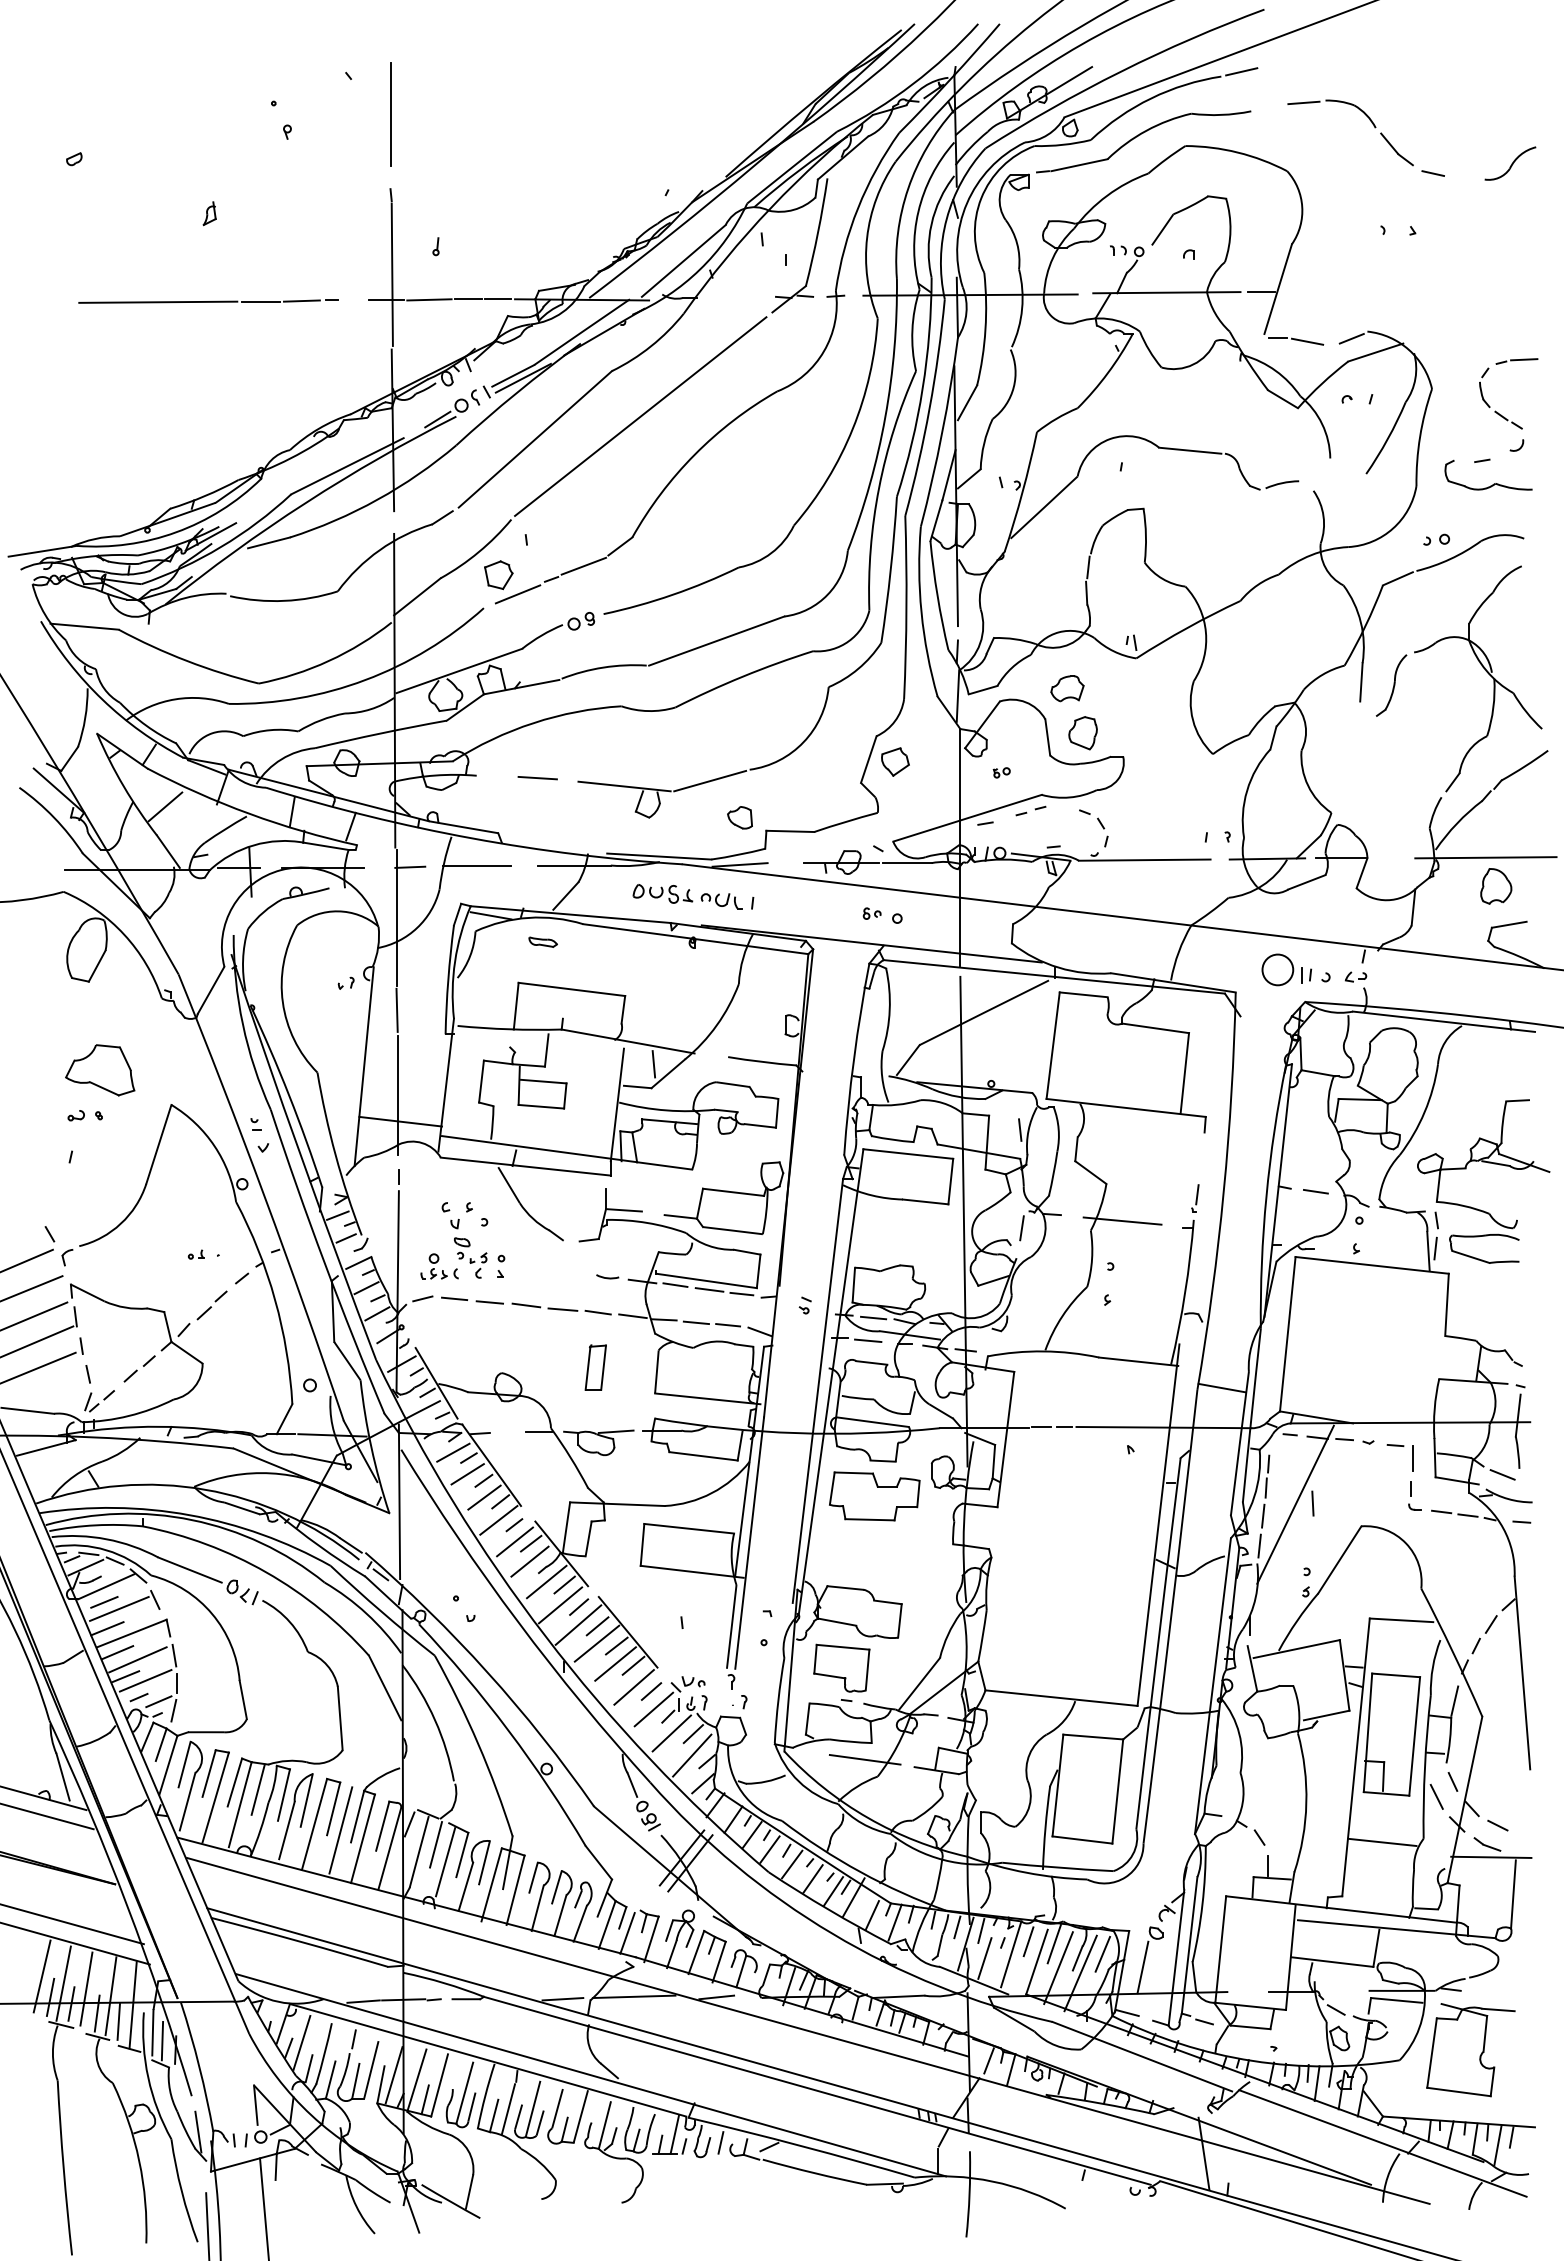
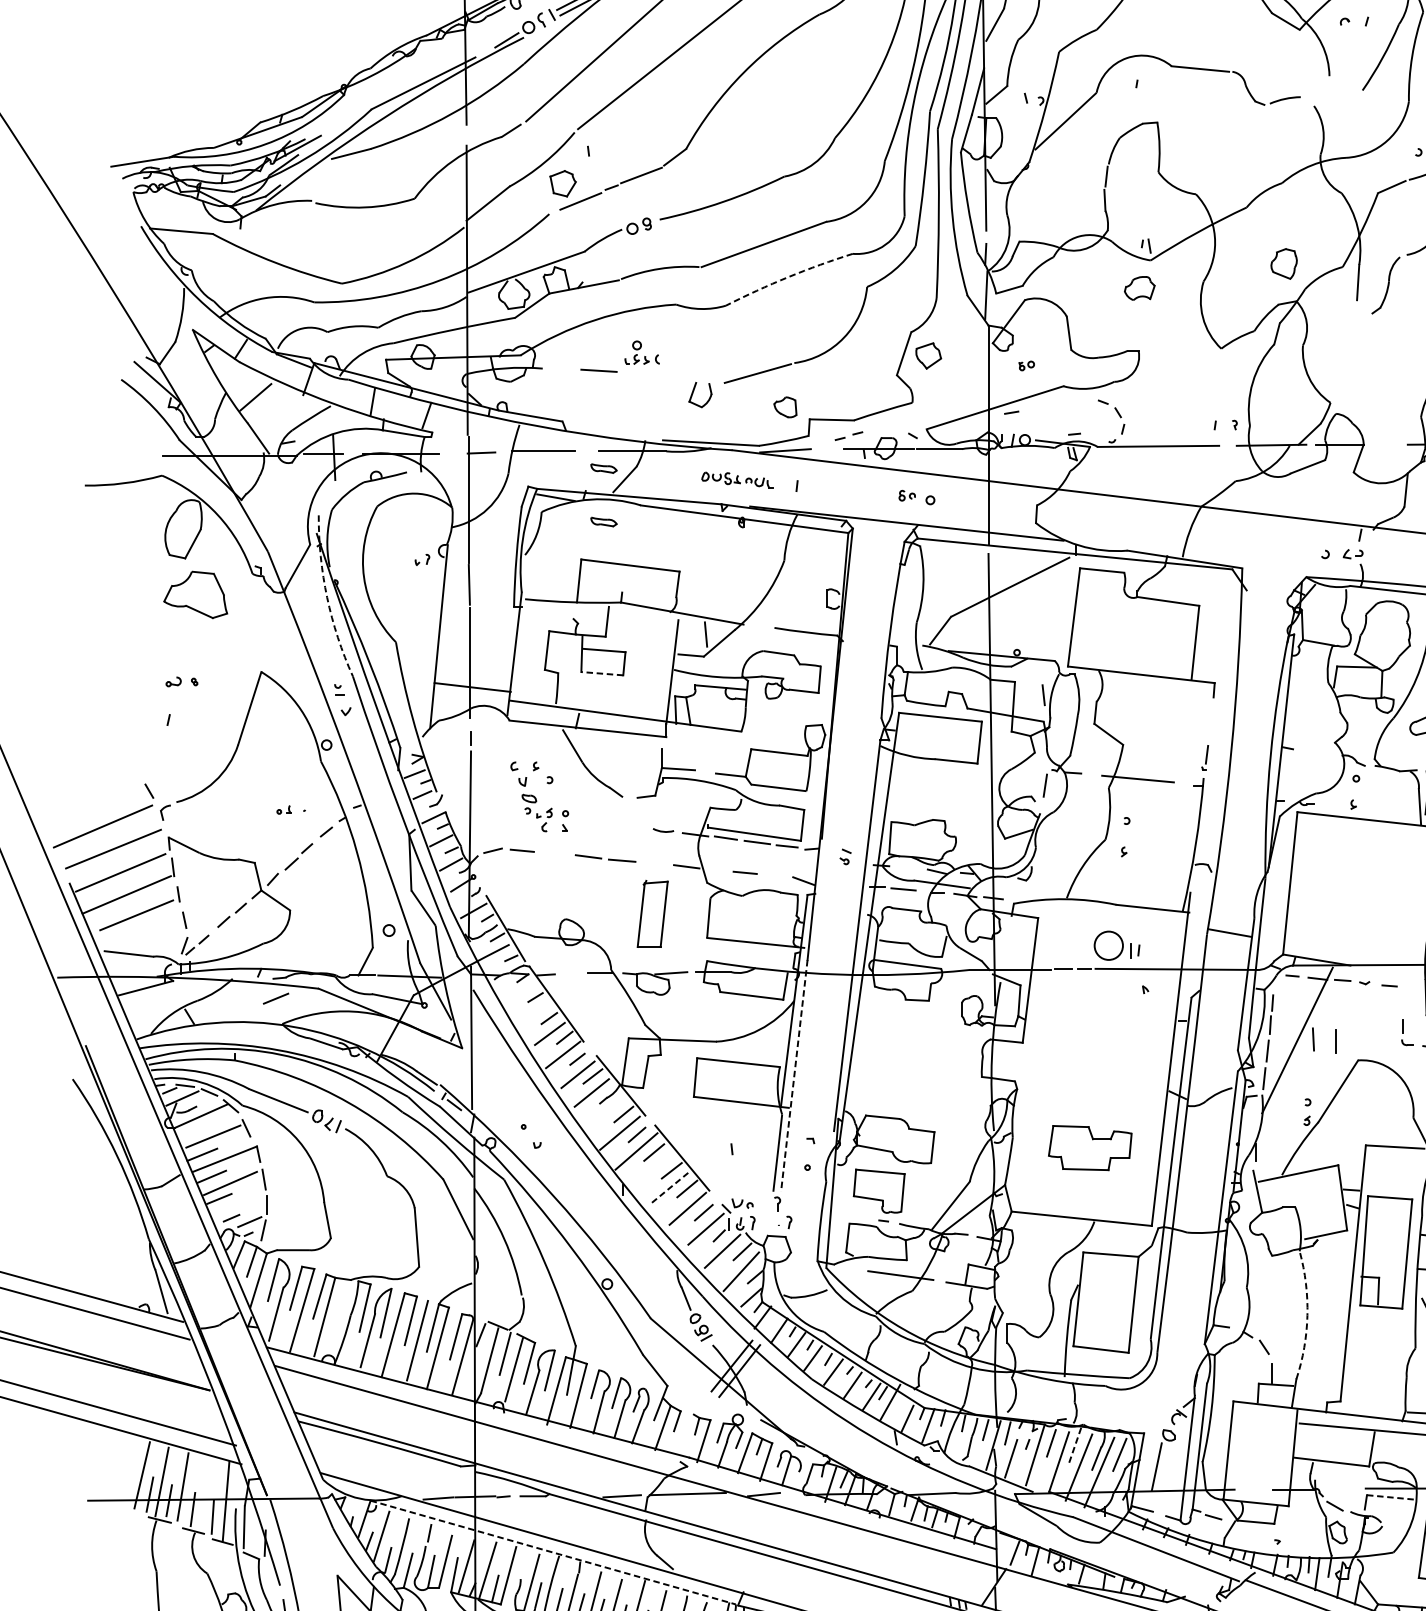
arc: (743, 676) -> (788, 277), solid -> dashed
part: (1067, 688) -> (1139, 288), moved
part: (1082, 733) -> (1283, 264), moved
line: (624, 786) -> (678, 378), removed
part: (1030, 810) -> (848, 435), moved
part: (542, 883) -> (603, 467), added
part: (687, 896) -> (737, 479), size x0.7
part: (1286, 969) -> (1116, 945), moved
arc: (242, 1024) -> (326, 597), solid -> dashed
part: (100, 1070) -> (195, 595), moved
line: (541, 1106) -> (602, 673), solid -> dashed
line: (1315, 1191) -> (1315, 751), removed
part: (439, 1266) -> (642, 352), moved
line: (489, 1302) -> (554, 854), removed
line: (597, 1312) -> (654, 863), removed
line: (873, 1317) -> (908, 867), removed
line: (663, 1319) -> (714, 869), removed
line: (728, 1325) -> (774, 875), removed
part: (595, 1367) -> (652, 914), size x1.6
line: (453, 1452) -> (521, 992), removed
line: (1412, 1458) -> (1335, 1041), moved
line: (467, 1474) -> (534, 1012), removed
part: (874, 1496) -> (1090, 1148), moved
line: (749, 1543) -> (794, 1076), solid -> dashed
line: (546, 1581) -> (607, 1111), removed
line: (104, 1602) -> (276, 998), moved
line: (596, 1643) -> (653, 1168), removed
line: (615, 1663) -> (670, 1186), solid -> dashed
line: (145, 1680) -> (237, 1202), removed
line: (257, 1789) -> (340, 1302), removed
arc: (1306, 1803) -> (1307, 1315), solid -> dashed
line: (1382, 1841) -> (1377, 1350), removed
line: (627, 1933) -> (681, 1435), removed
line: (1054, 1944) -> (1075, 1445), solid -> dashed
line: (110, 1996) -> (205, 1493), removed
line: (1396, 2000) -> (1390, 1497), solid -> dashed
line: (162, 2040) -> (253, 1534), removed
line: (488, 2060) -> (553, 1552), solid -> dashed

